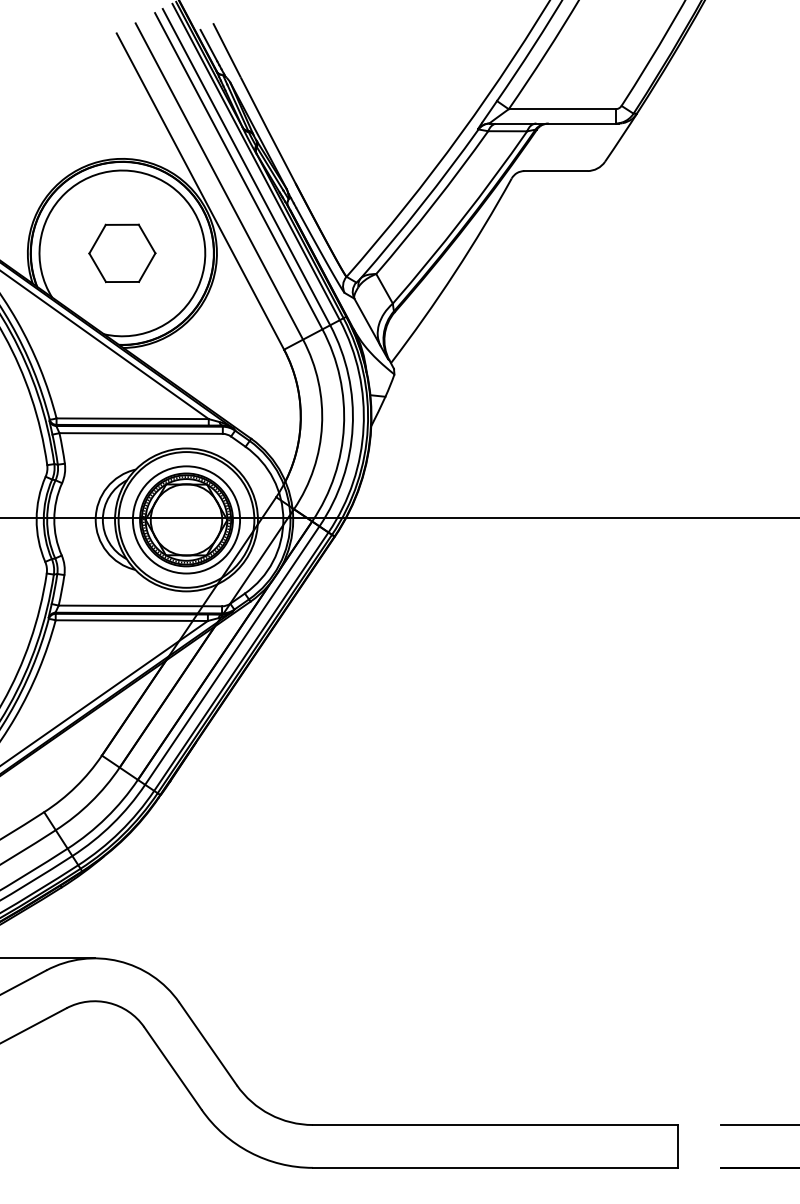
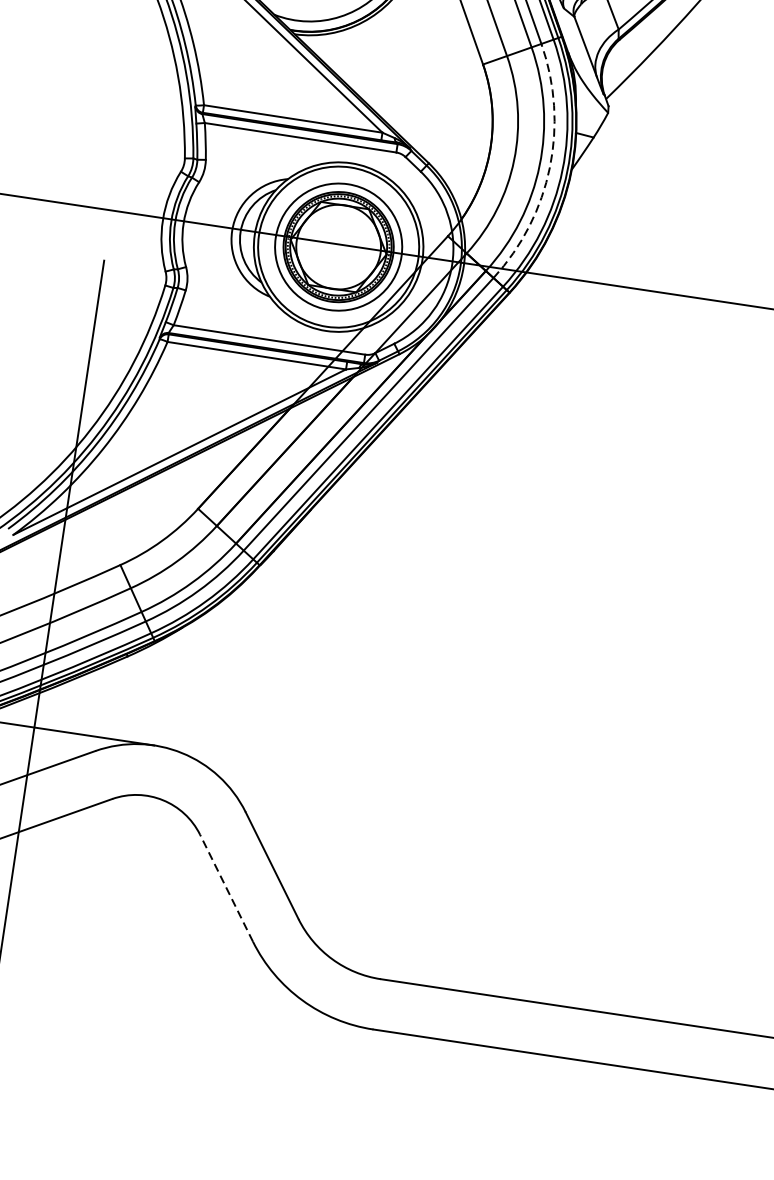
arc: (352, 427) -> (549, 167), solid -> dashed
line: (172, 1067) -> (226, 887), solid -> dashed

